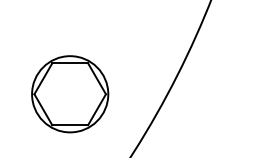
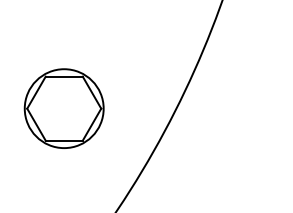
part: (69, 94) -> (63, 108), moved

